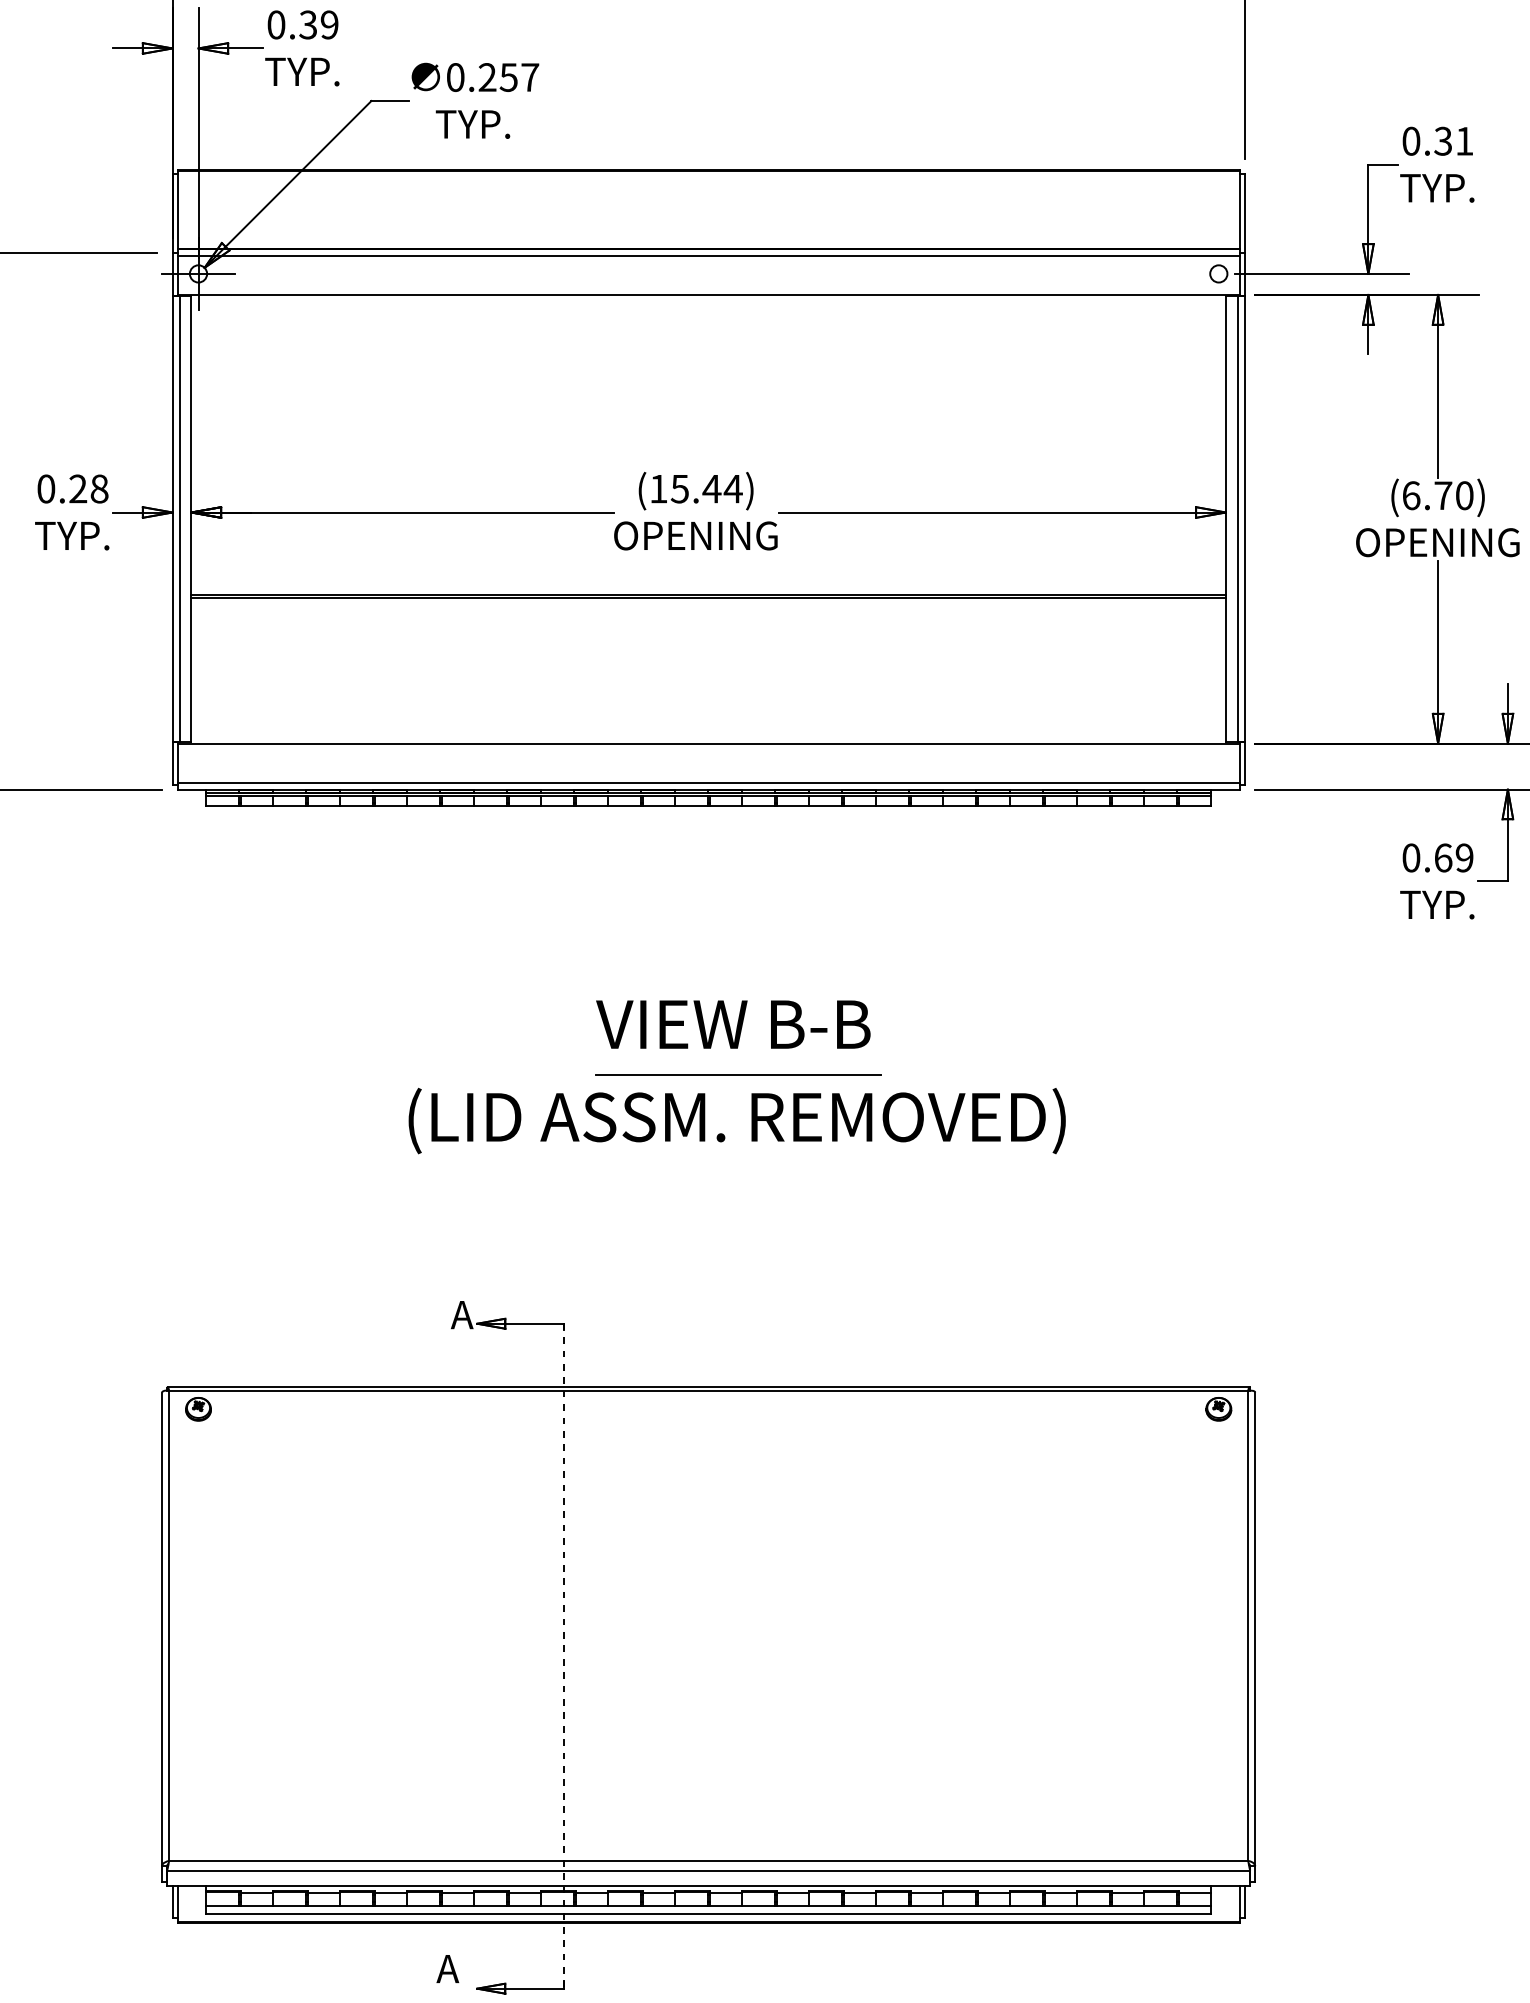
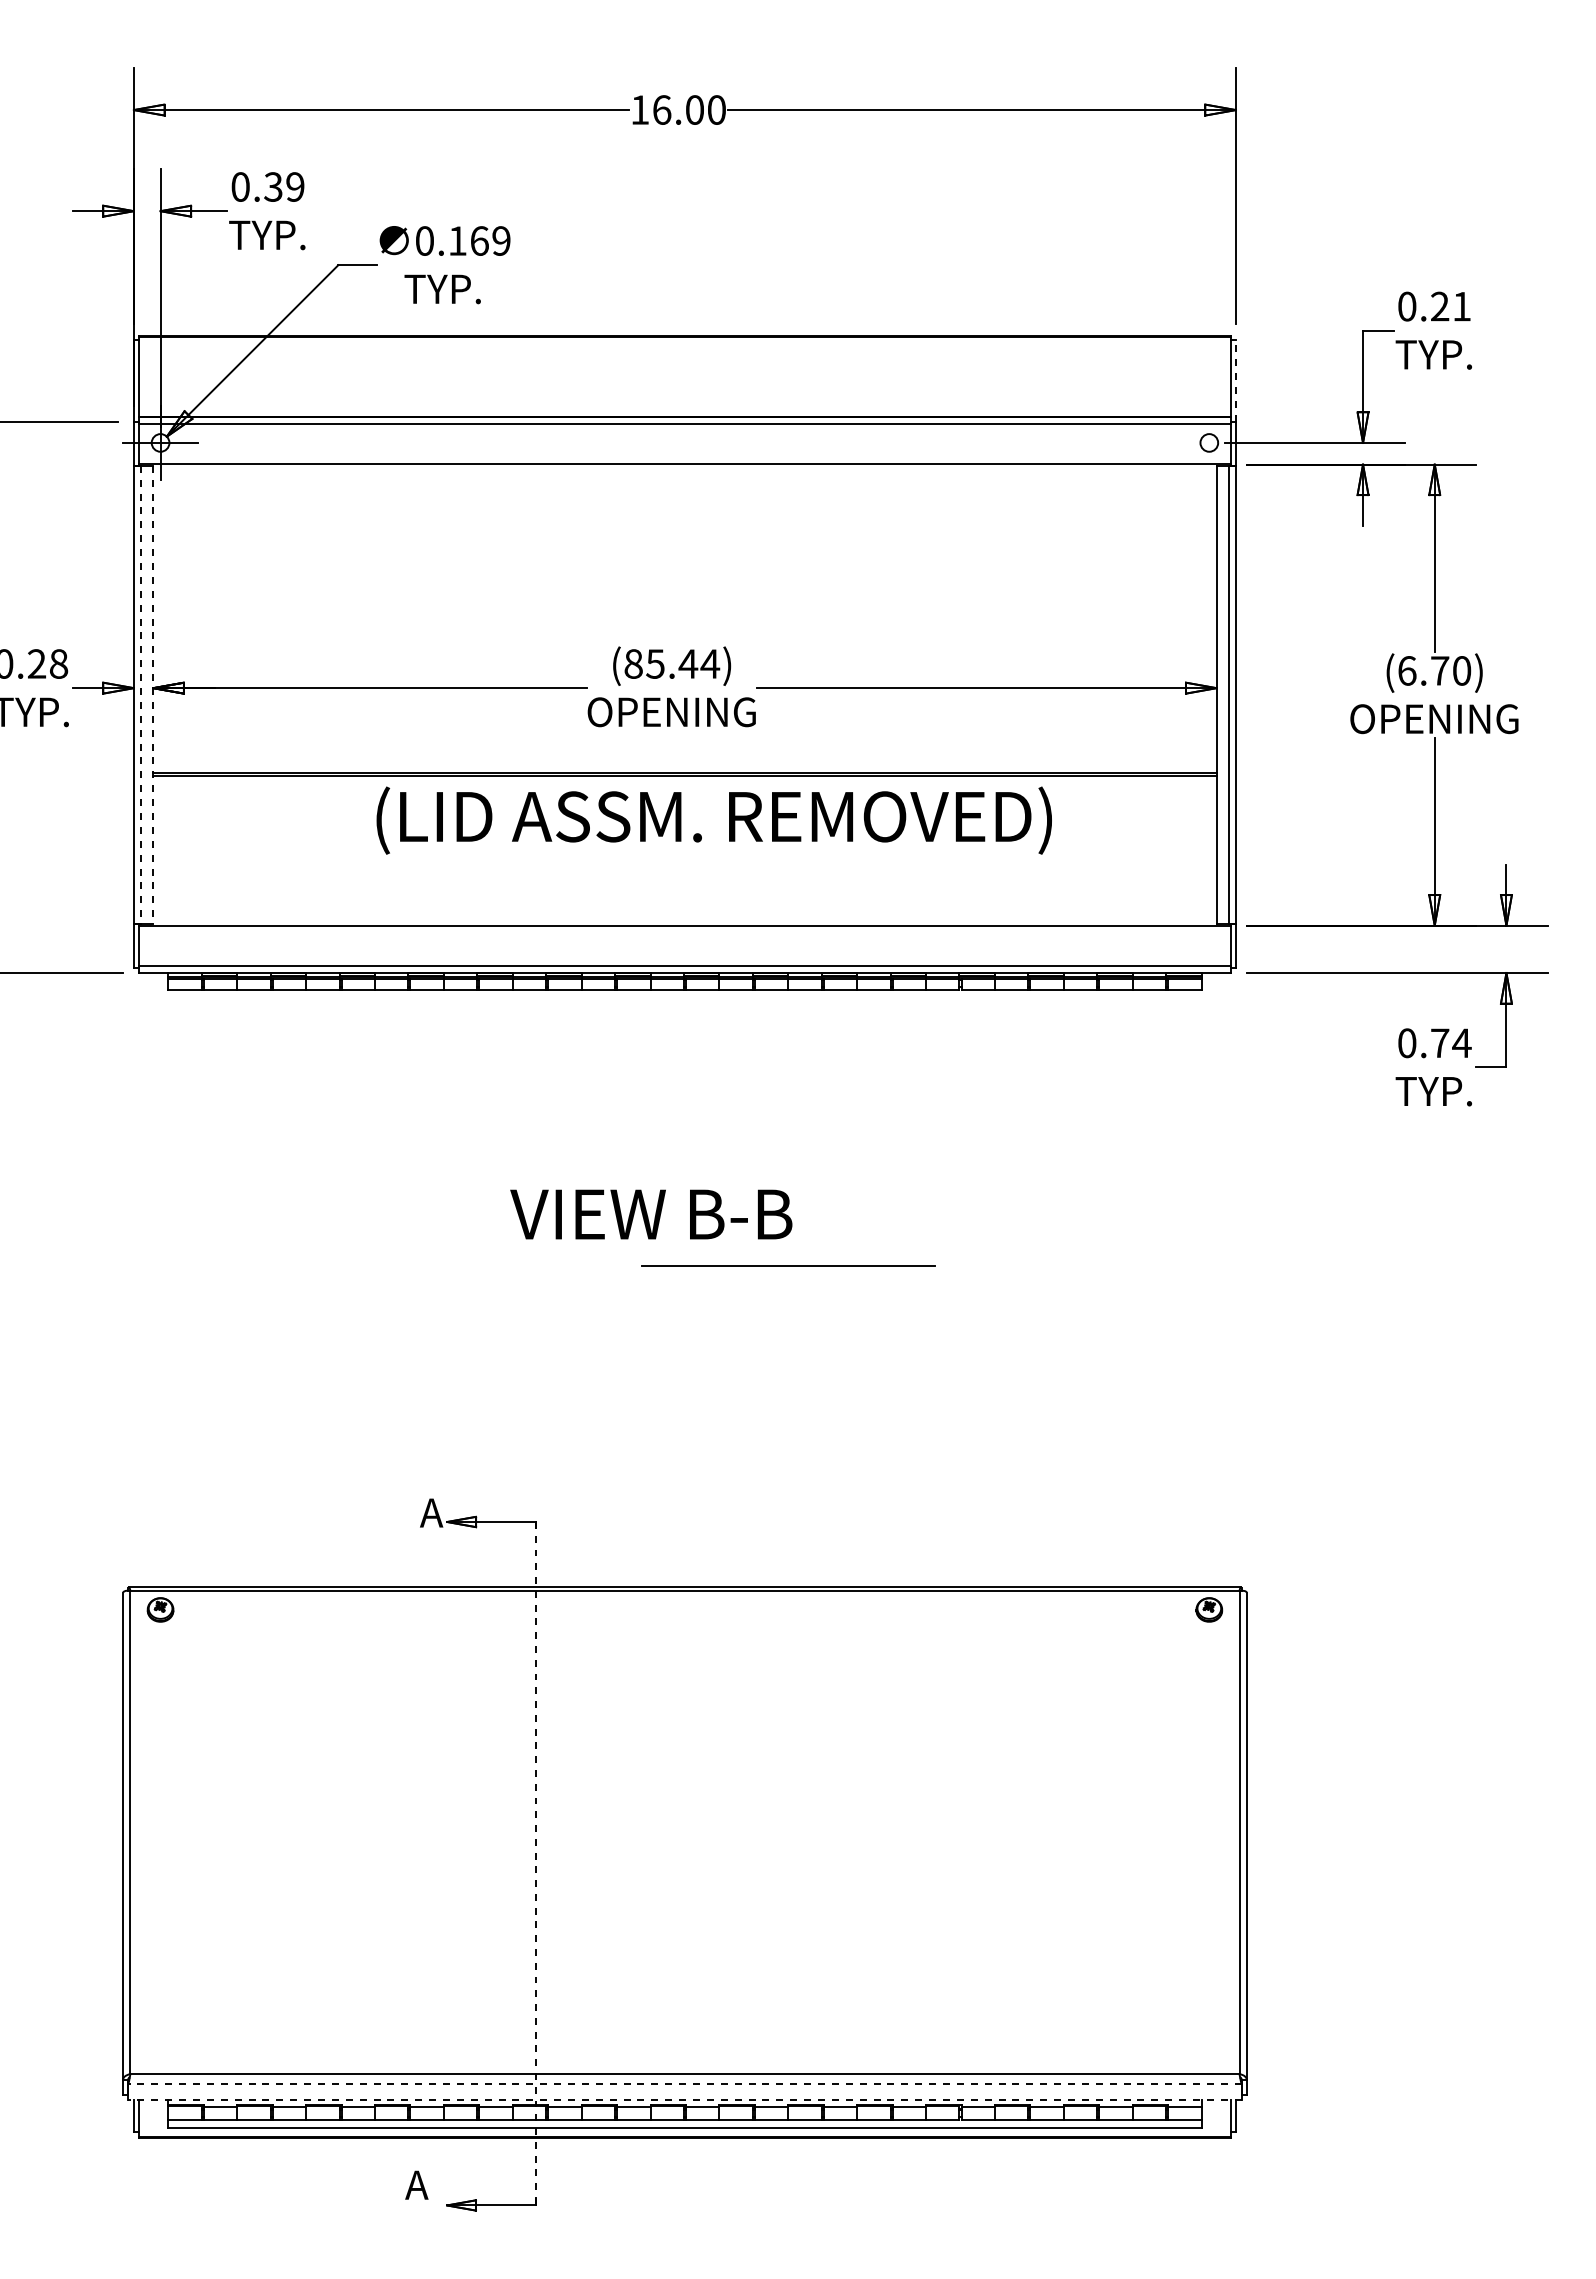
text: (508, 76) -> (479, 240), 0.257 -> 0.169
text: (1442, 141) -> (1439, 306), 0.31 -> 0.21
line: (1244, 214) -> (1235, 381), solid -> dashed
text: (658, 488) -> (633, 663), (15.44) -> (85.44)
line: (179, 519) -> (141, 695), solid -> dashed
line: (191, 519) -> (153, 695), solid -> dashed
text: (1454, 858) -> (1451, 1043), 0.69 -> 0.74
text: (733, 1024) -> (651, 1214), moved
line: (738, 1074) -> (788, 1265), moved
text: (736, 1120) -> (713, 820), moved
line: (708, 1871) -> (684, 2084), solid -> dashed
line: (708, 1885) -> (684, 2099), solid -> dashed

